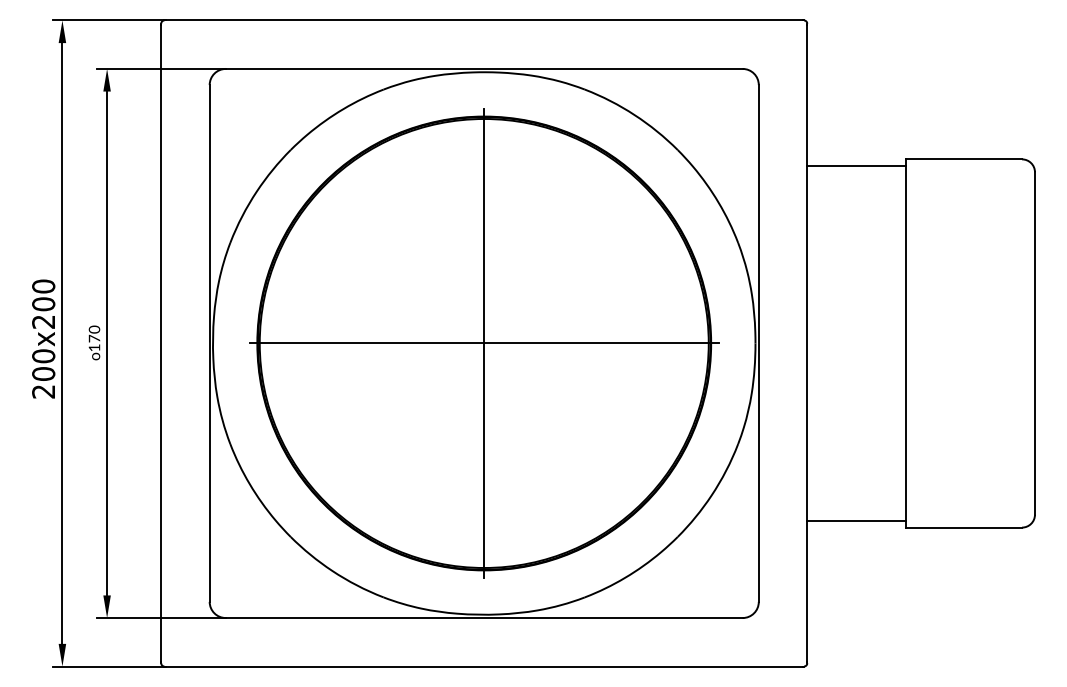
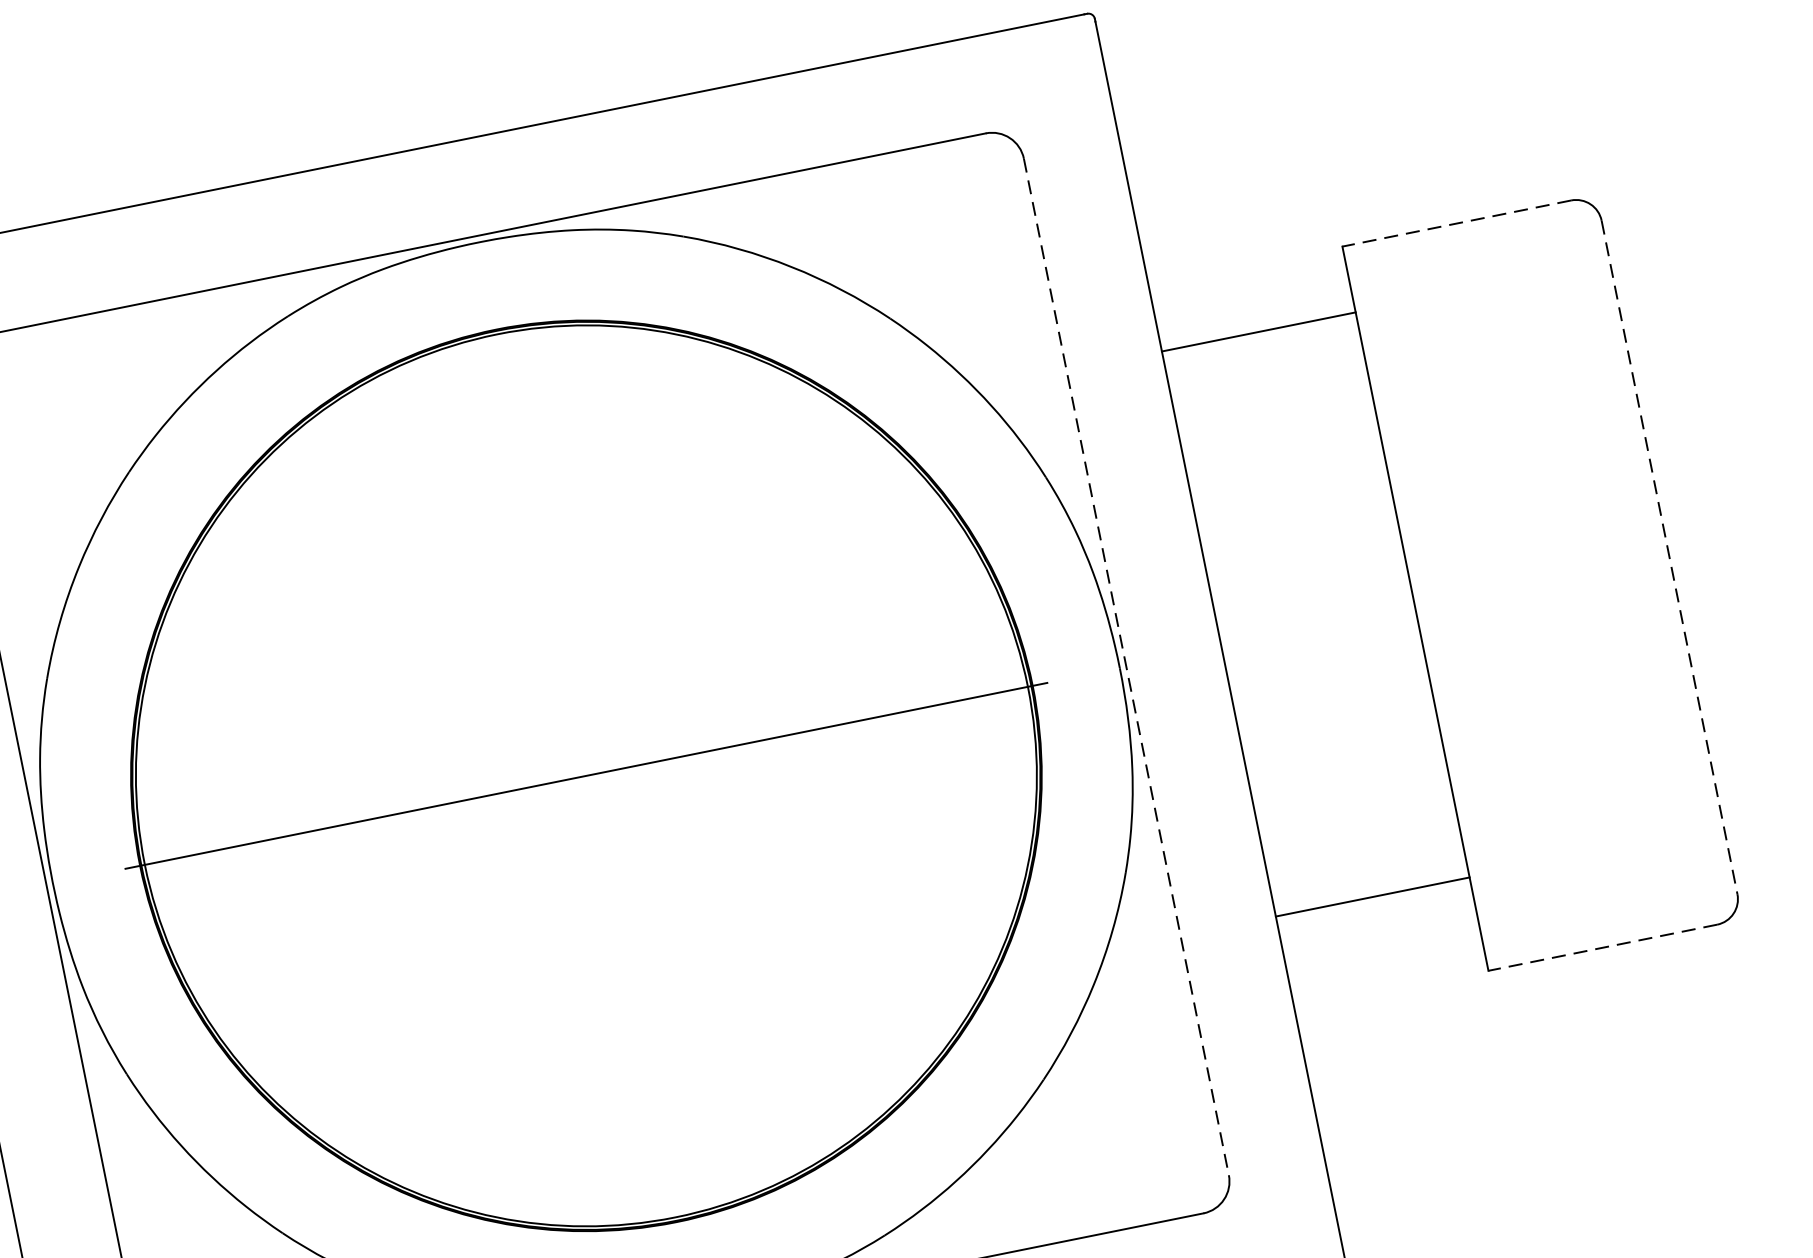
line: (963, 159) -> (1455, 223), solid -> dashed
line: (856, 165) -> (1258, 331), moved
line: (484, 343) -> (586, 775), removed
line: (758, 343) -> (1125, 667), solid -> dashed
line: (1034, 343) -> (1668, 557), solid -> dashed
line: (856, 521) -> (1372, 897), moved
line: (963, 527) -> (1601, 947), solid -> dashed

